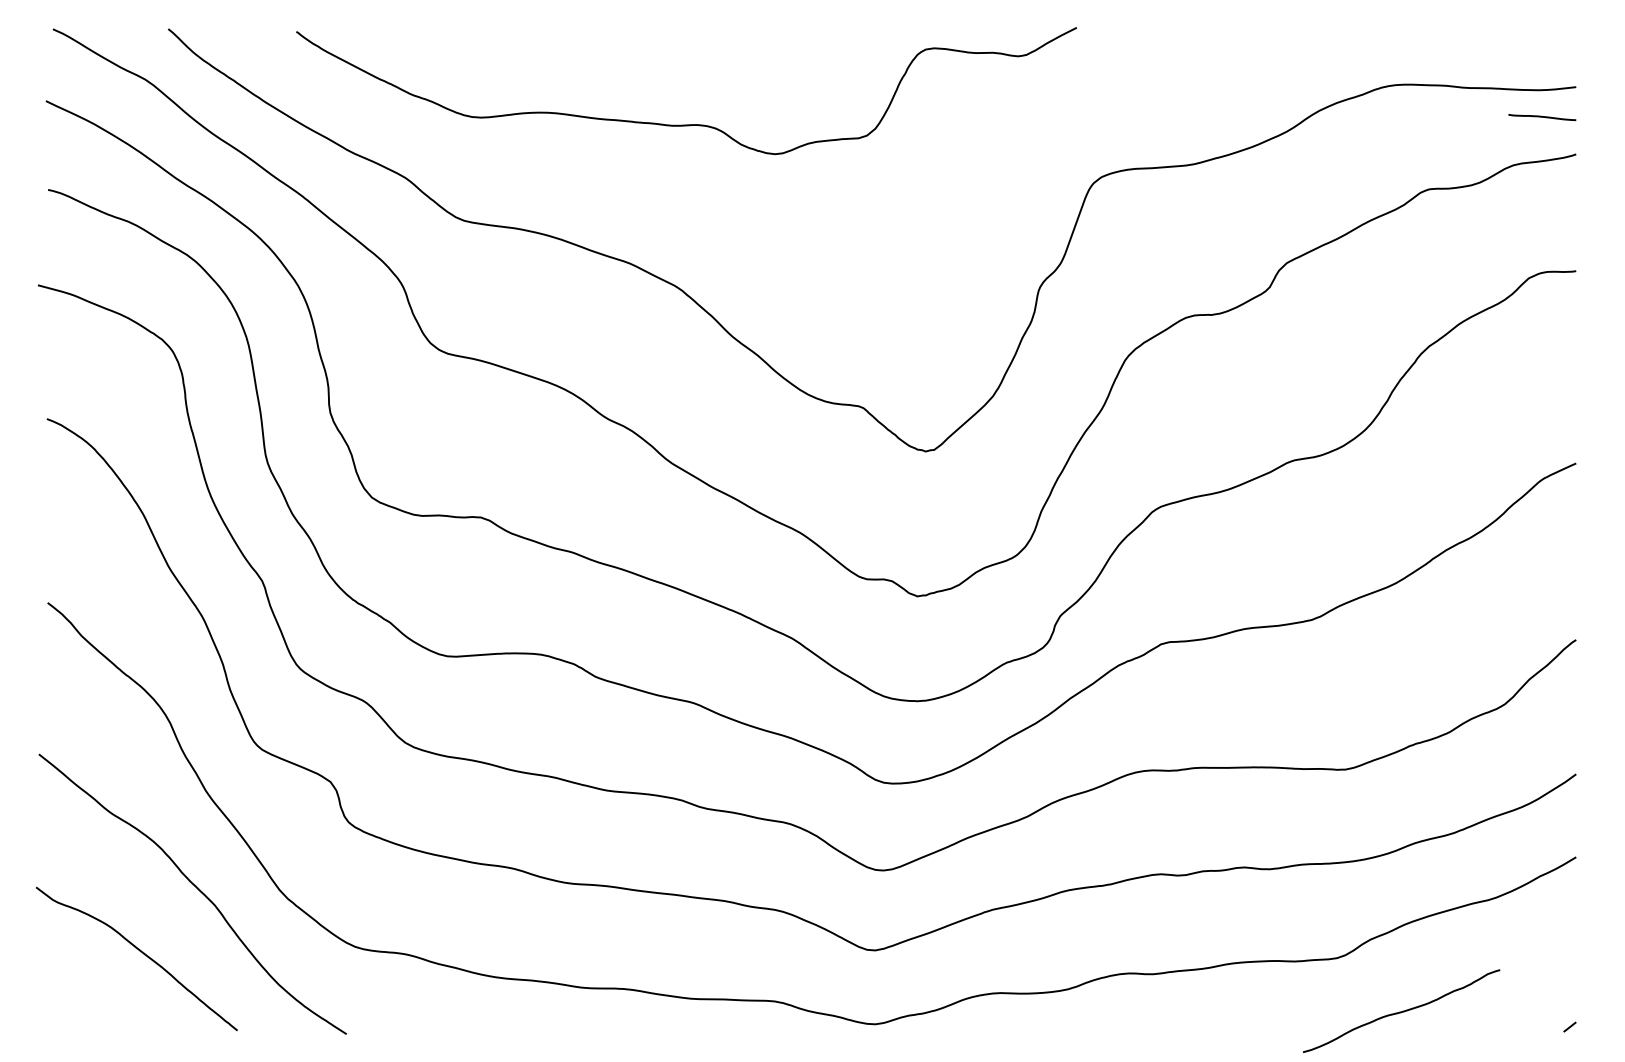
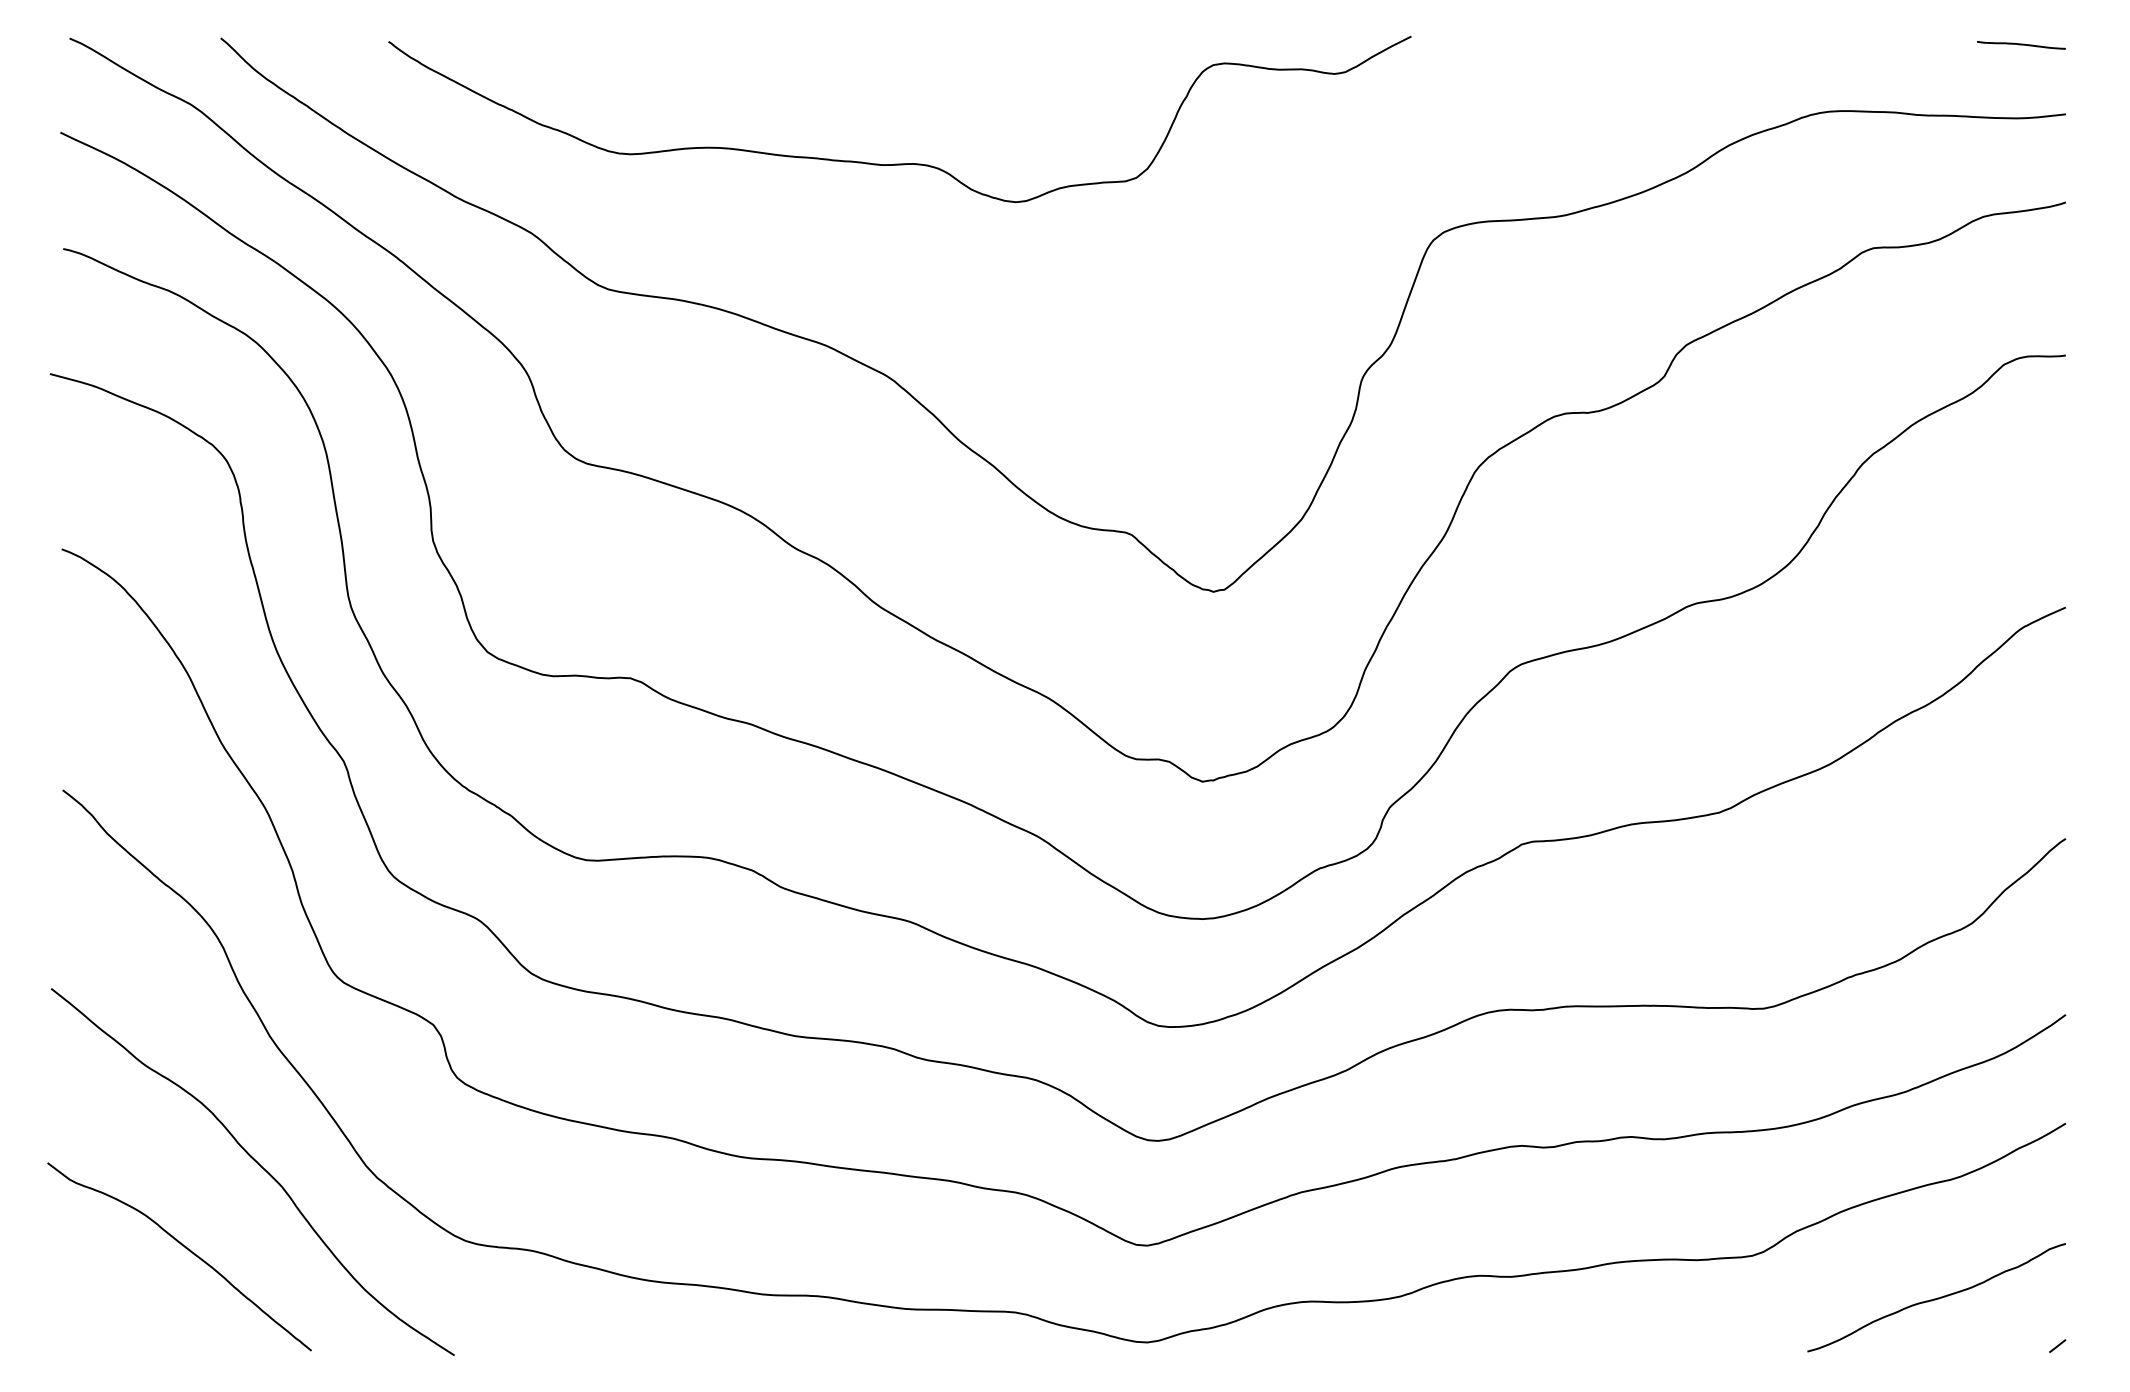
curve: (1542, 117) -> (2021, 45), moved
curve: (1402, 1010) -> (1937, 1296), moved

